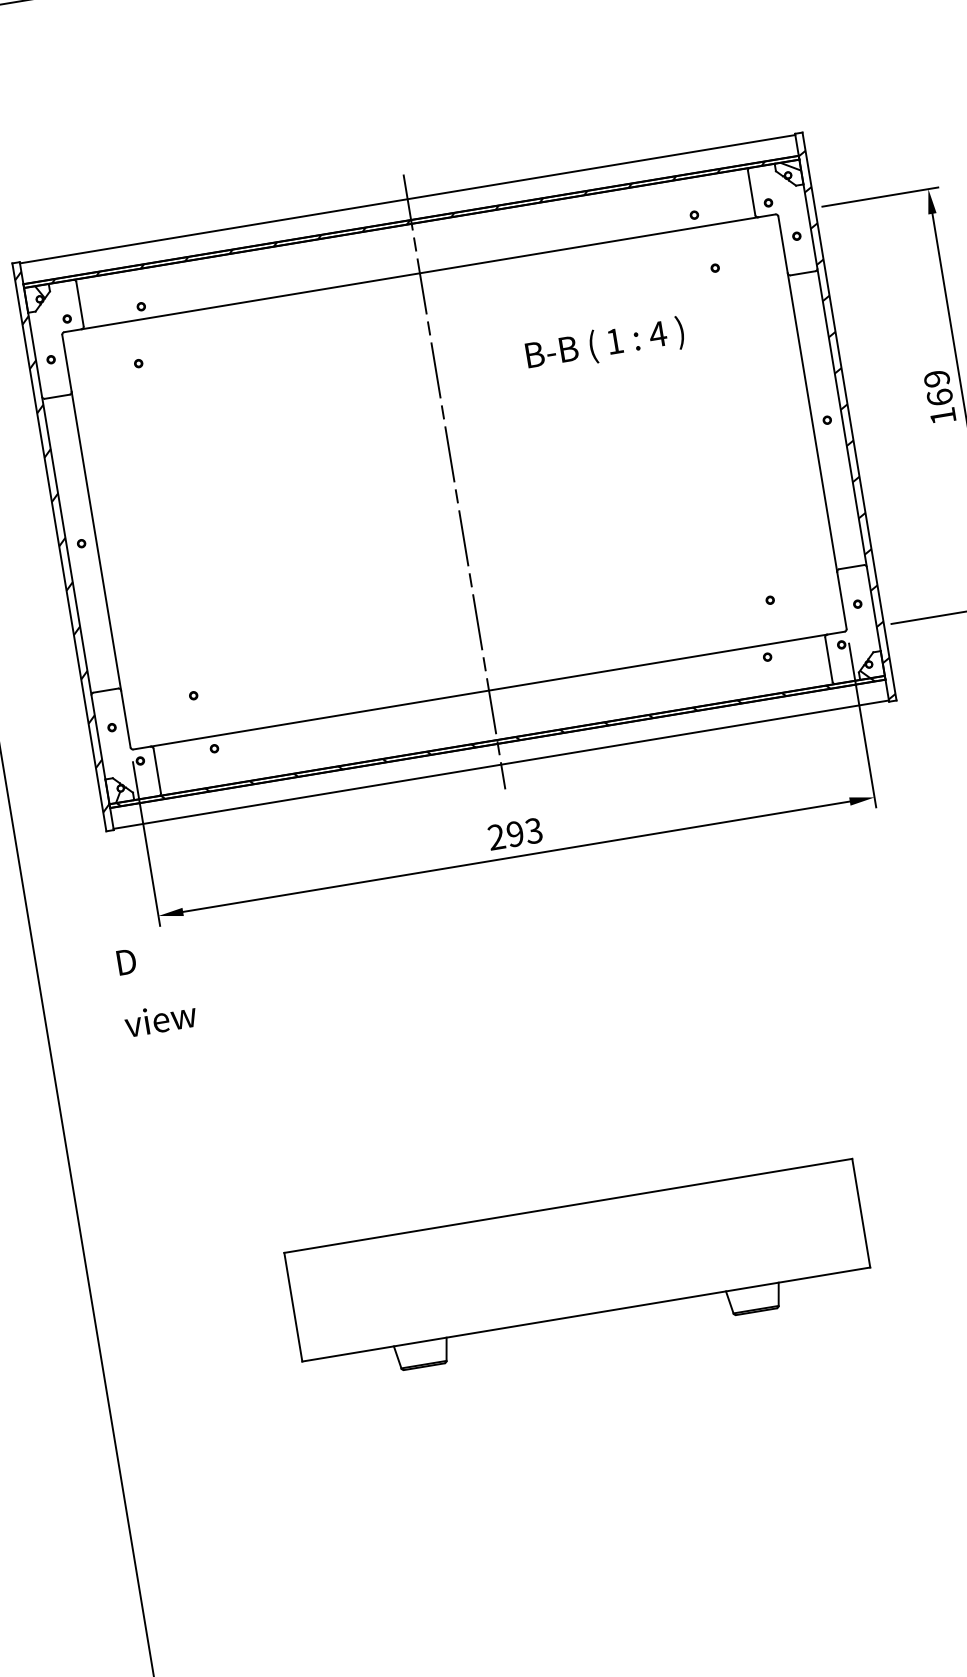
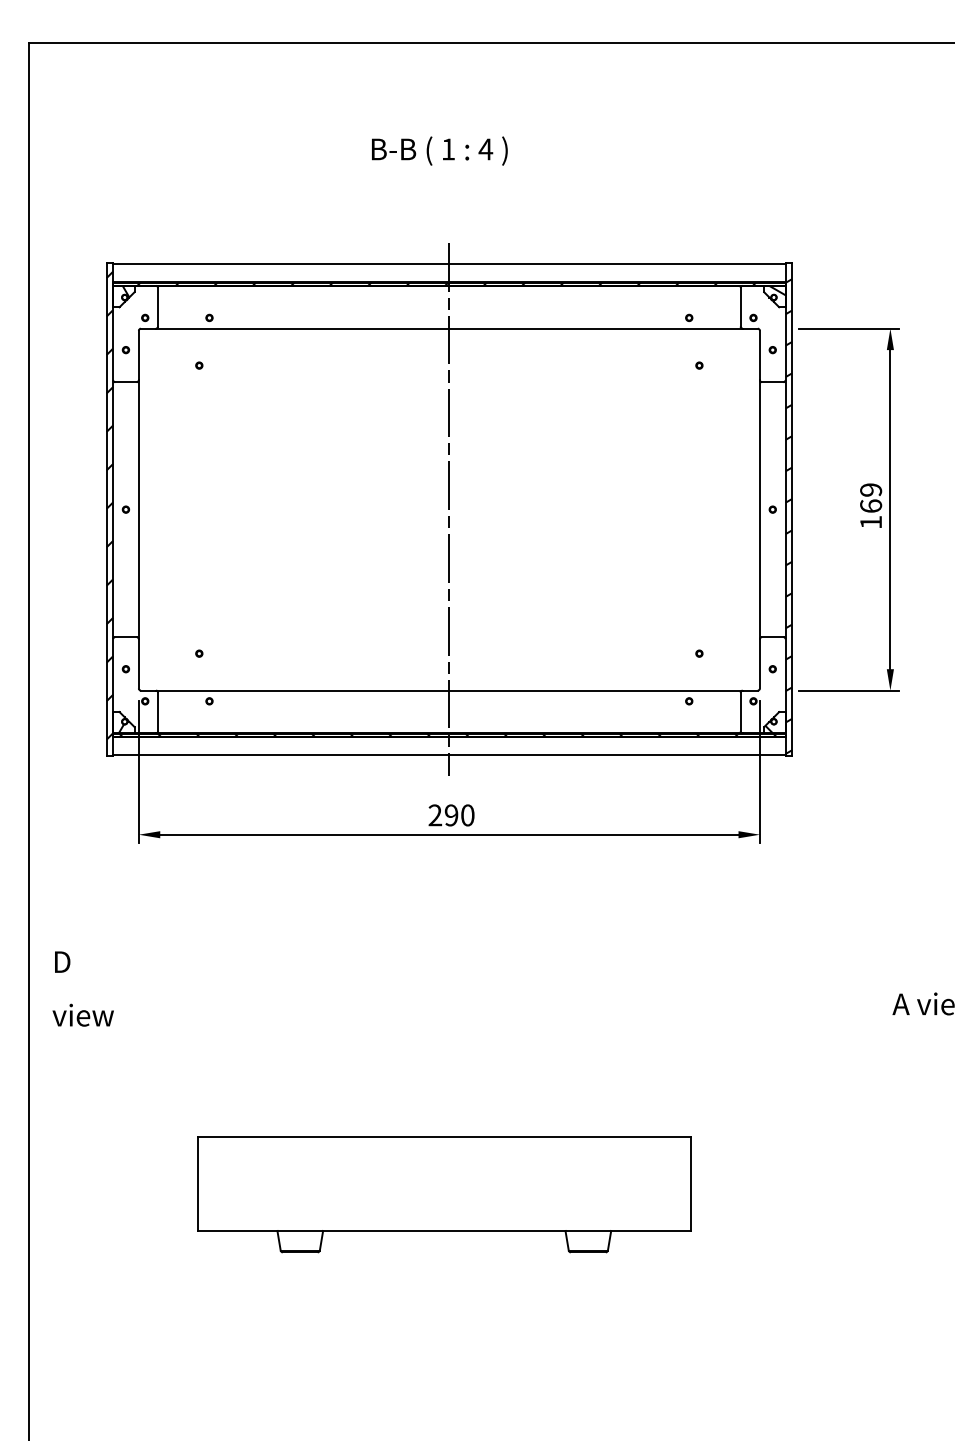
text: (604, 344) -> (439, 150), moved
text: (533, 831) -> (467, 815), 293 -> 290
text: (154, 988) -> (82, 988), moved

